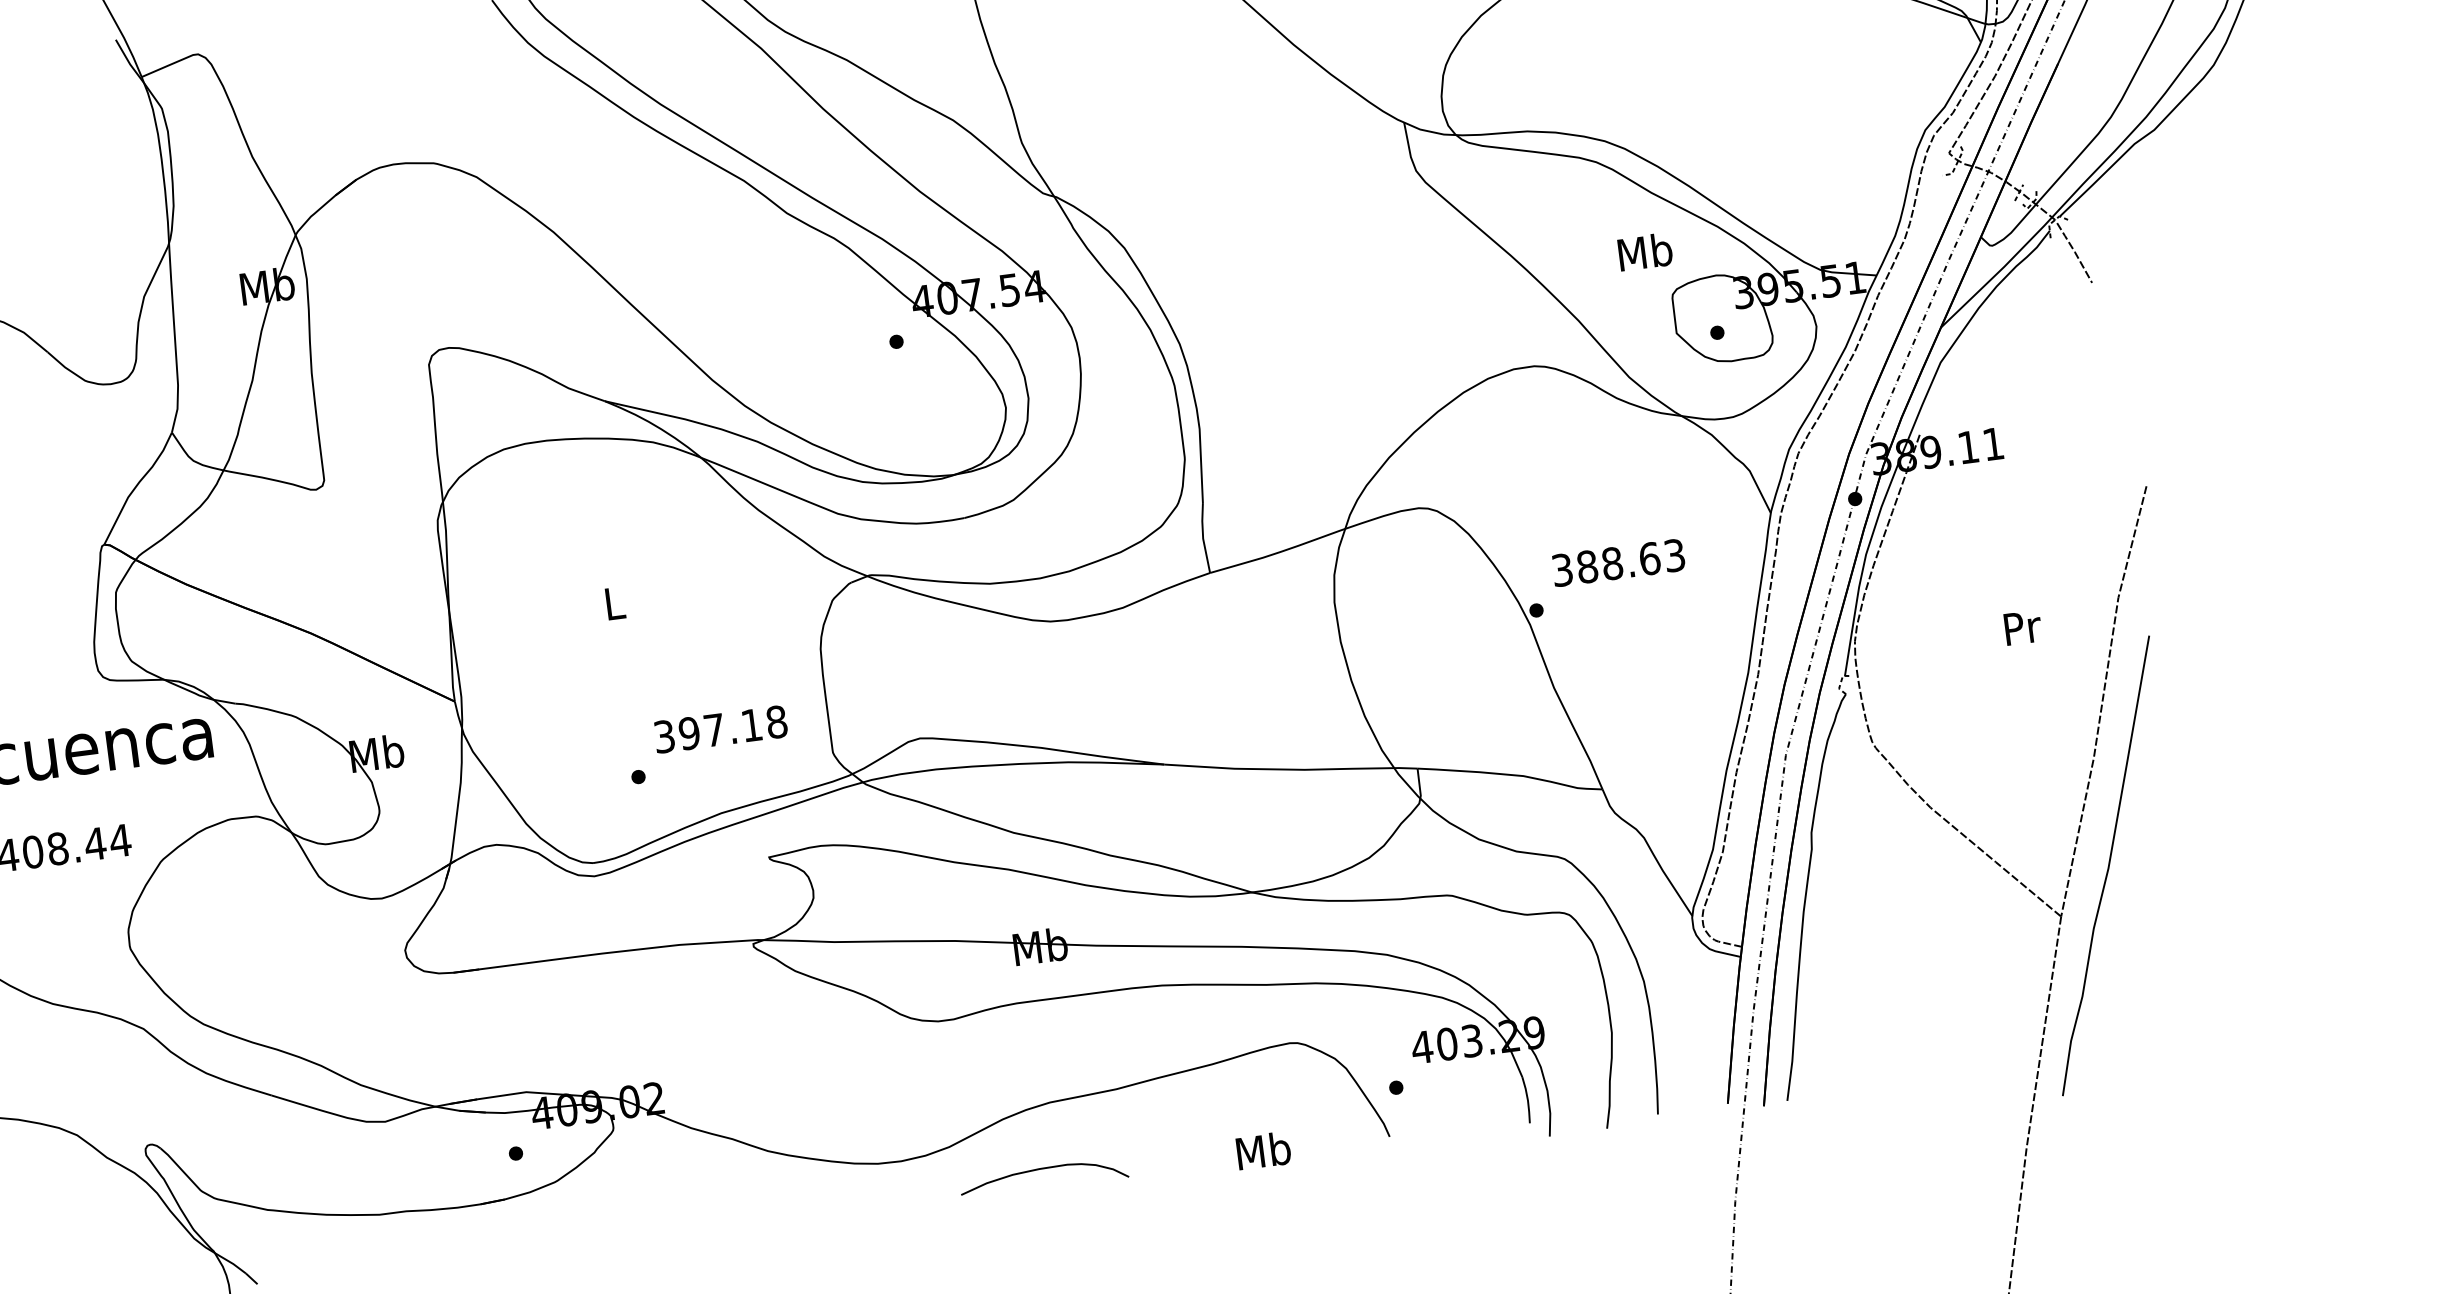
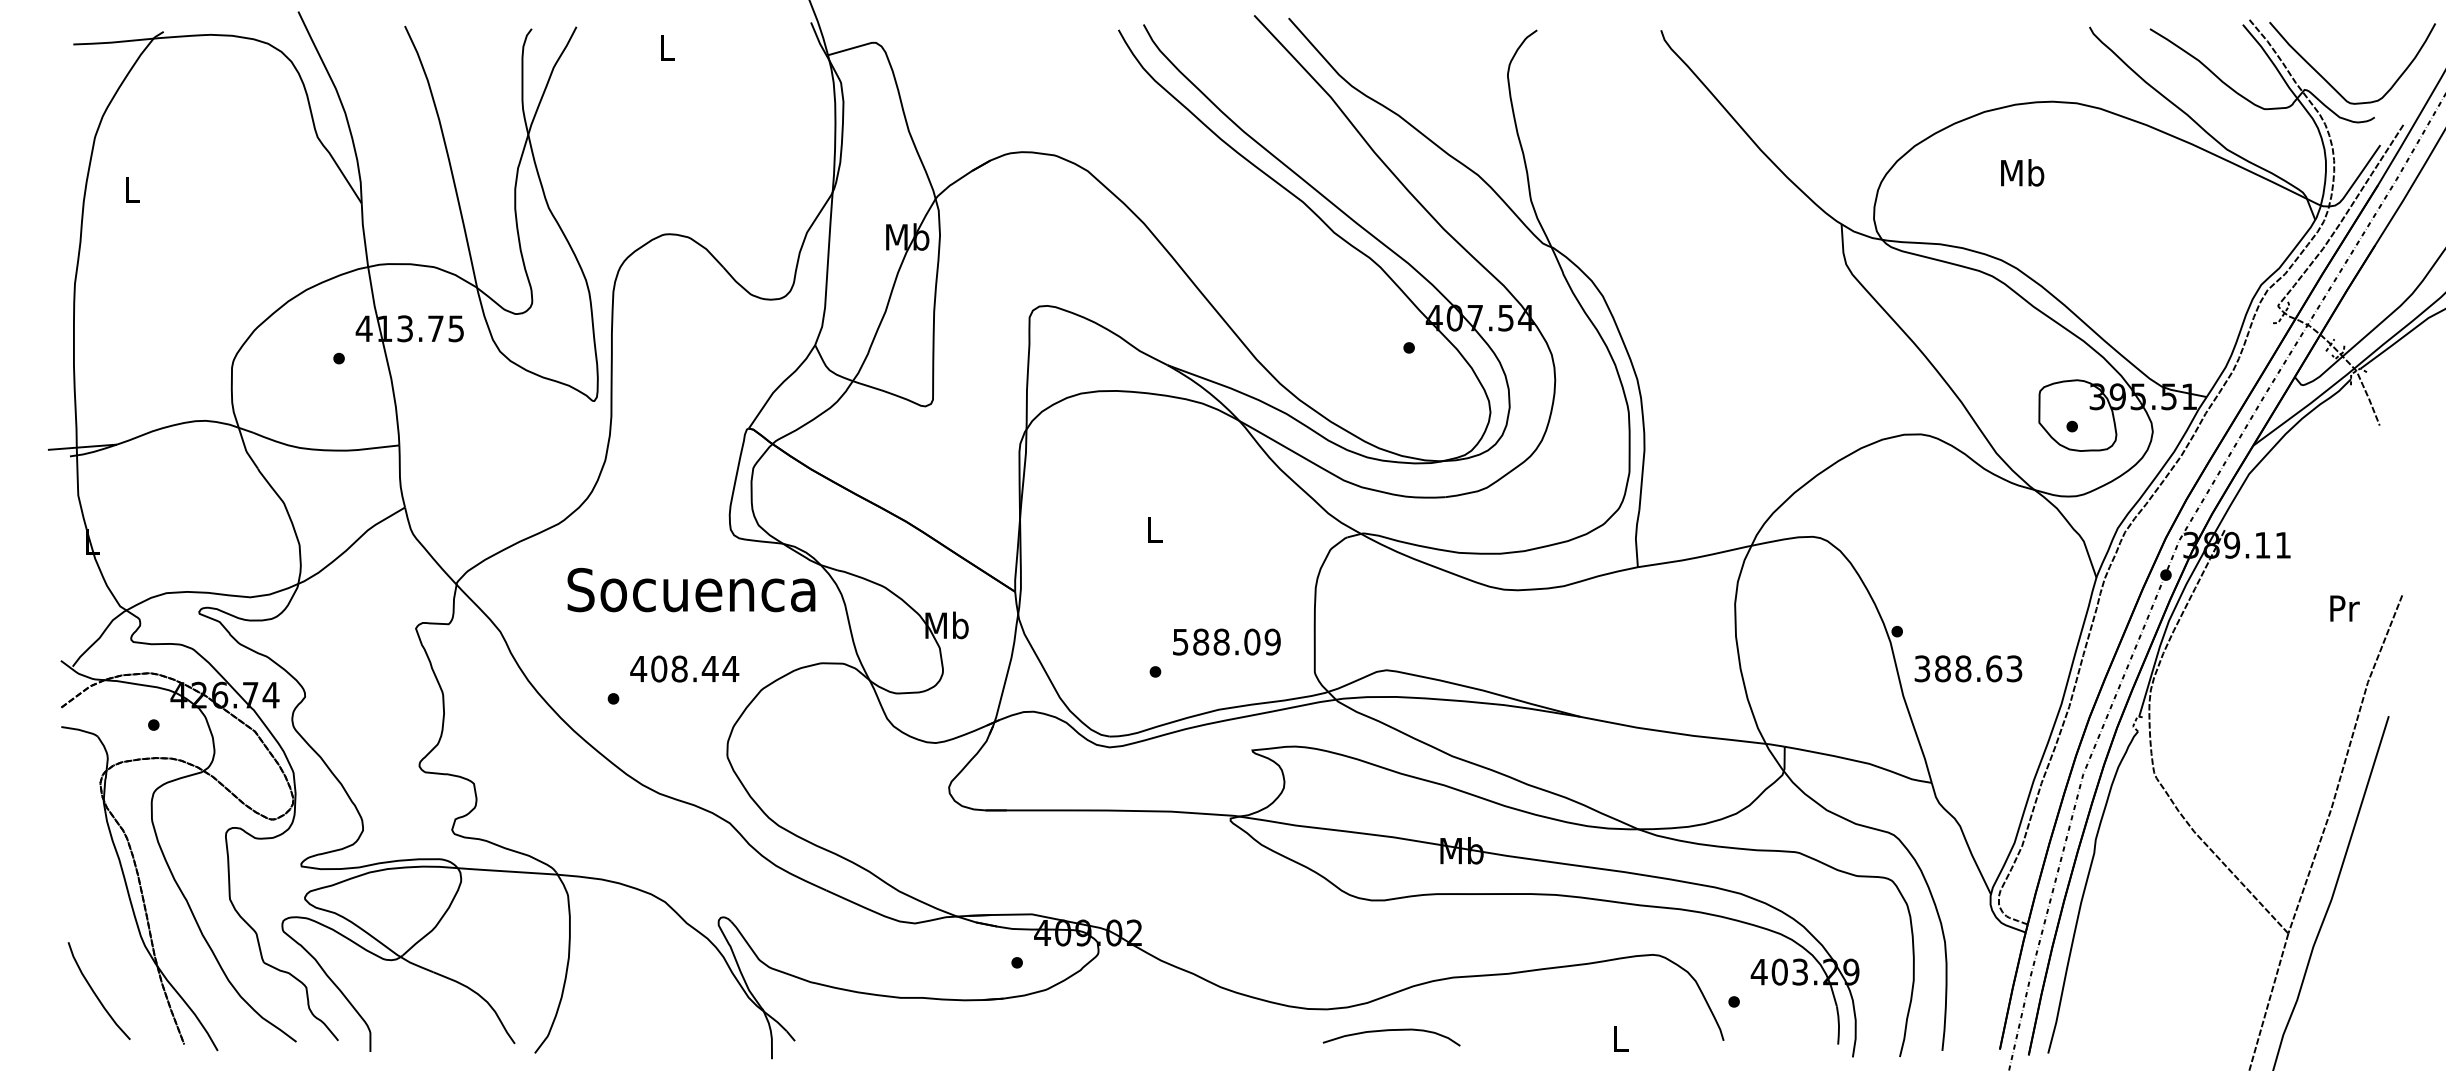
text: (1645, 251) -> (2022, 172), moved
text: (1618, 562) -> (1968, 668), moved
text: (2022, 627) -> (2344, 608), moved
text: (720, 728) -> (1226, 641), 397.18 -> 588.09
text: (1263, 1150) -> (1620, 1038), Mb -> L
curve: (1039, 1170) -> (1388, 1031), moved

